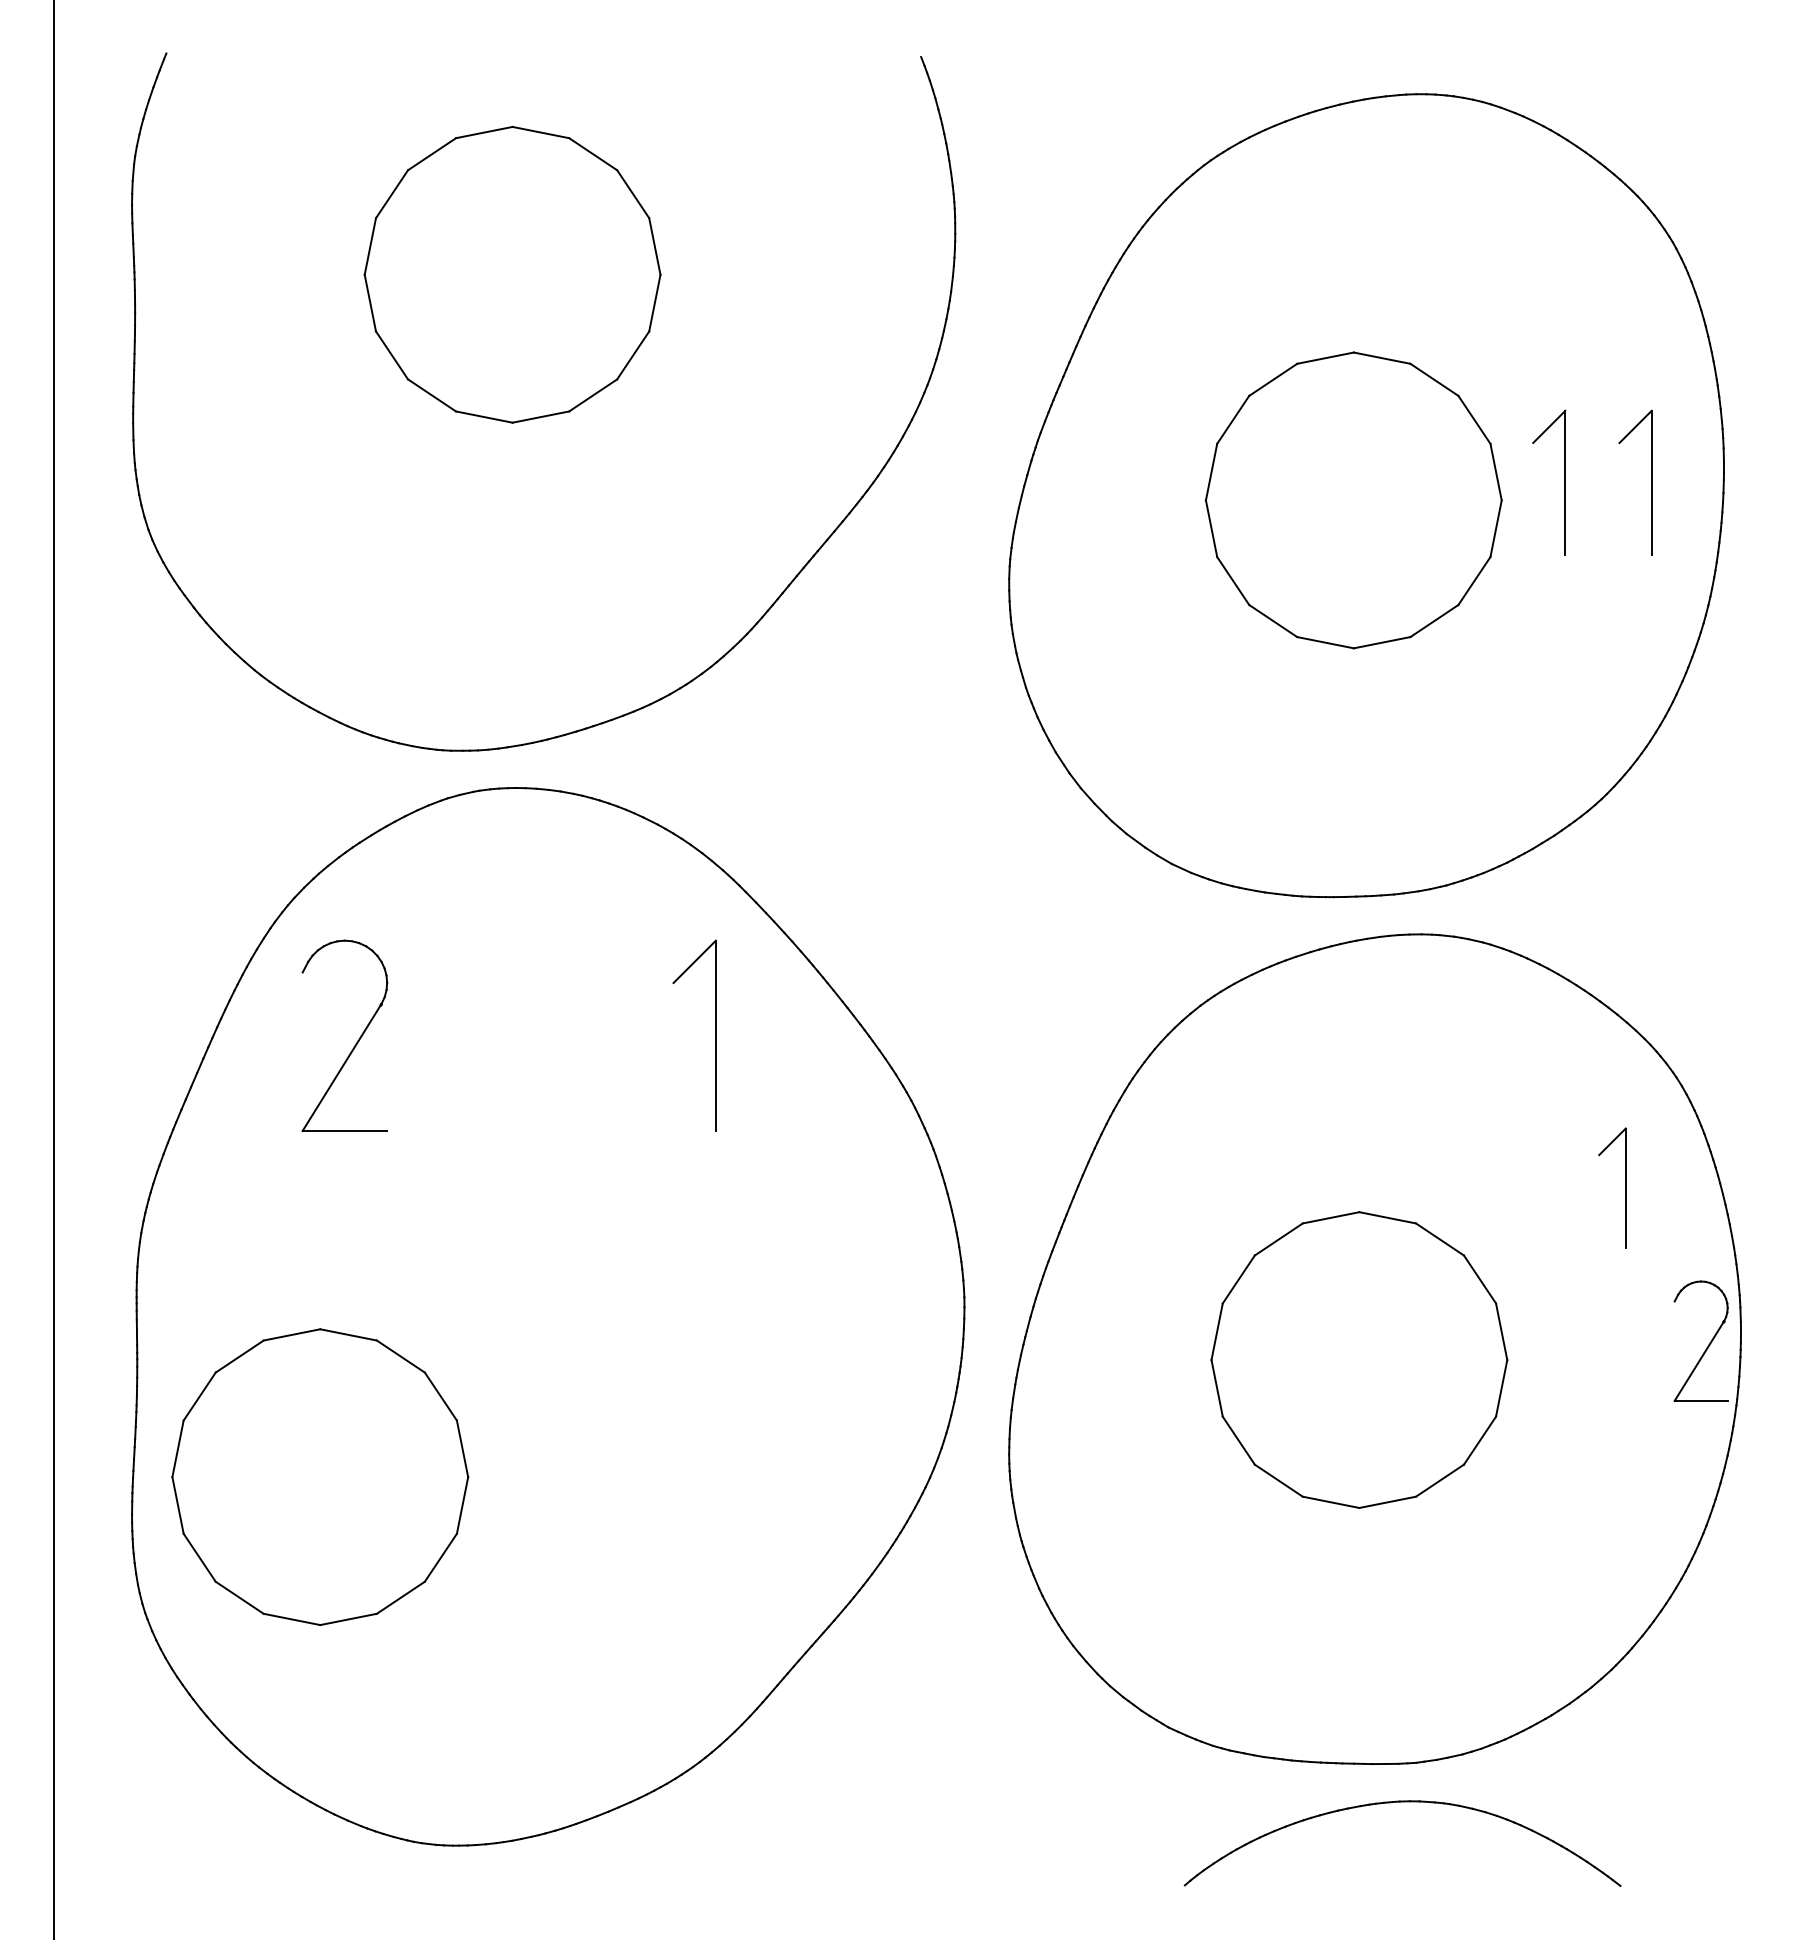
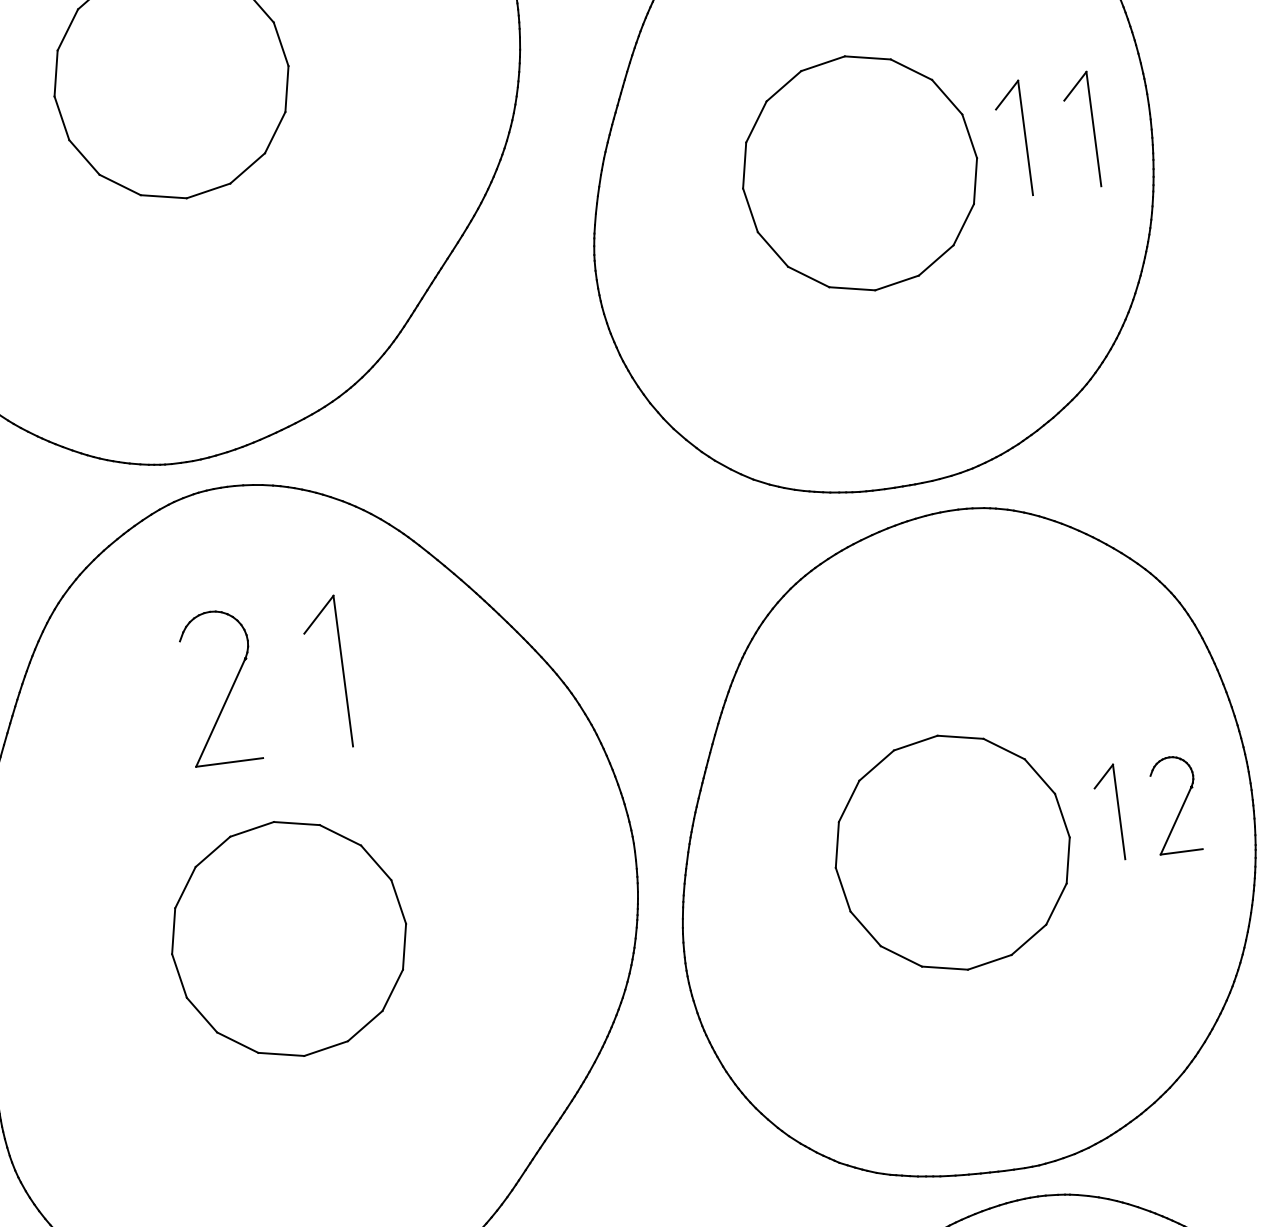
part: (715, 1035) -> (342, 670), moved
part: (355, 1043) -> (229, 692), moved
part: (1625, 1187) -> (1118, 811), moved
part: (1708, 1344) -> (1181, 806), moved
part: (320, 1476) -> (289, 938), moved

